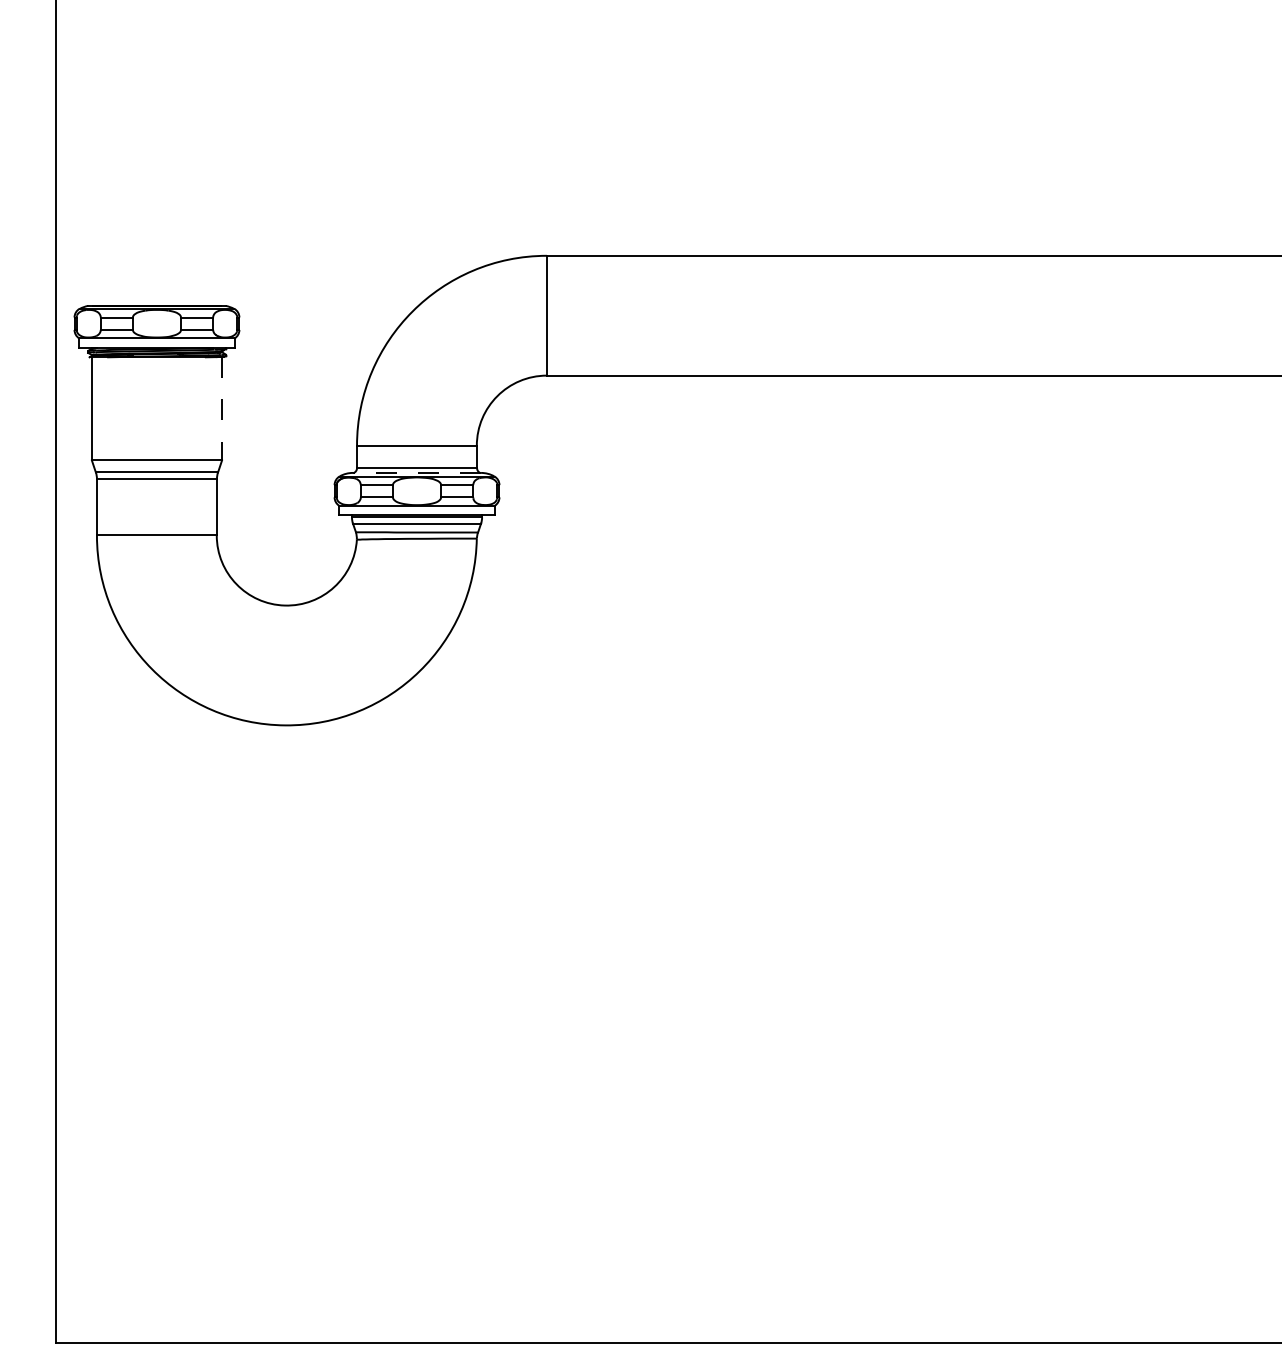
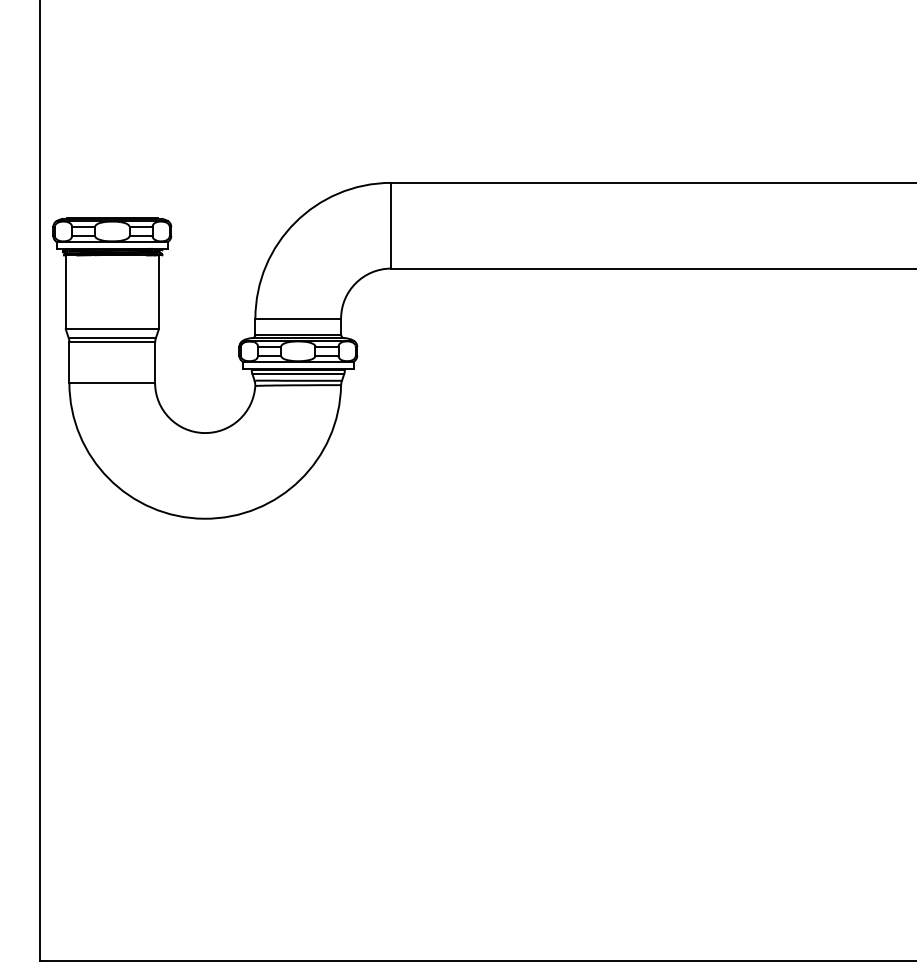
line: (222, 408) -> (159, 292), dashed -> solid
line: (416, 472) -> (297, 337), dashed -> solid

